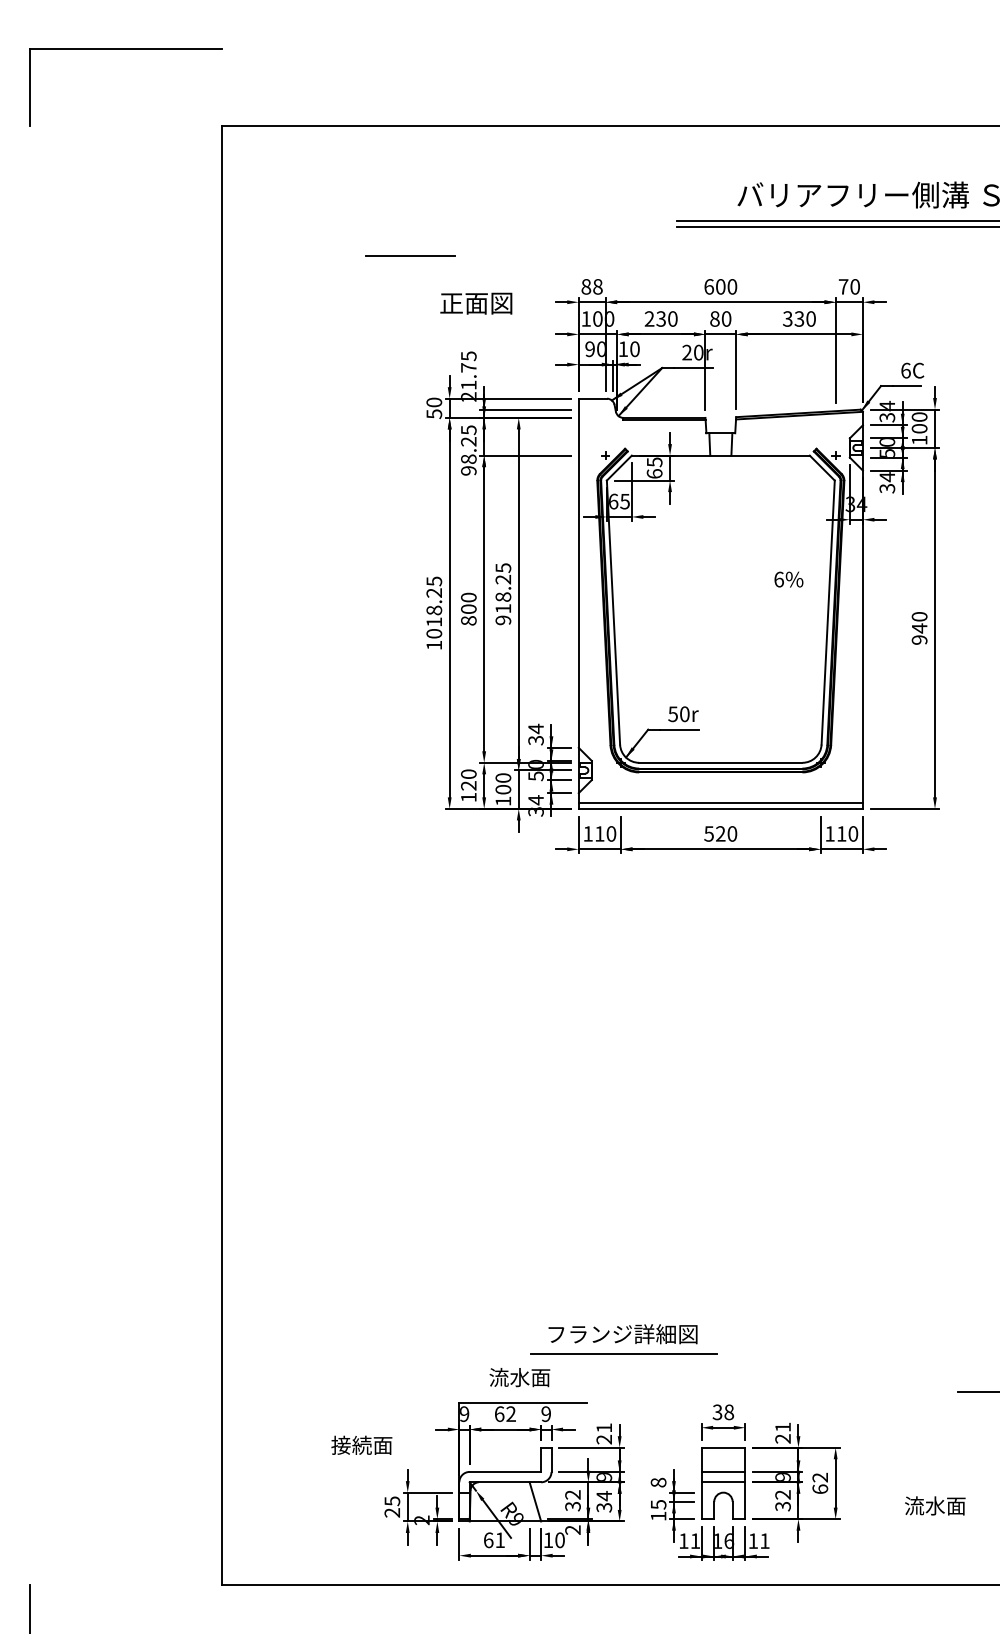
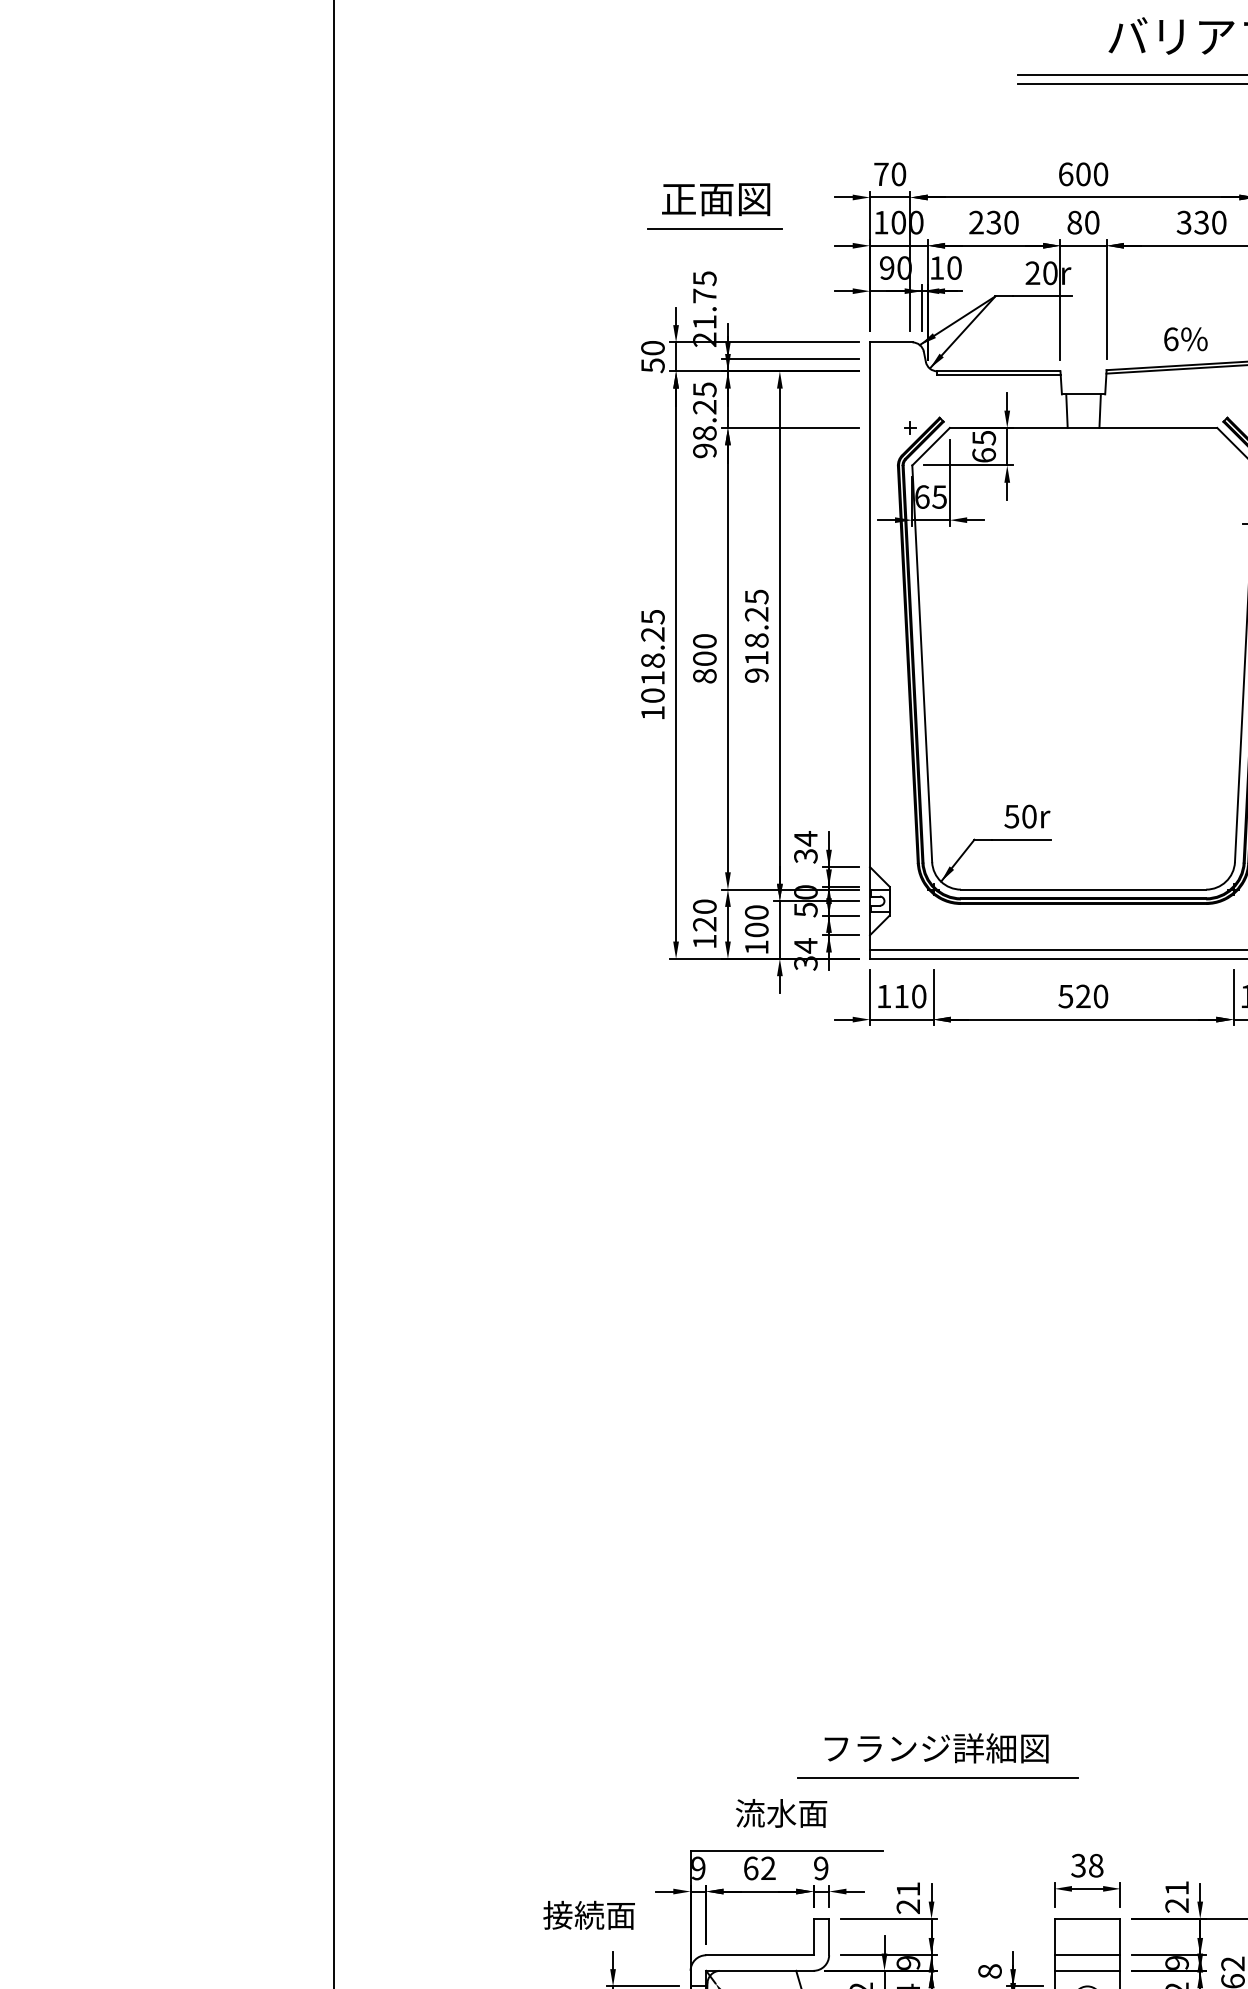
line: (410, 255) -> (714, 227), moved
text: (591, 286) -> (889, 173), 88 -> 70
text: (788, 579) -> (1185, 339), moved
text: (361, 1444) -> (588, 1914), moved

